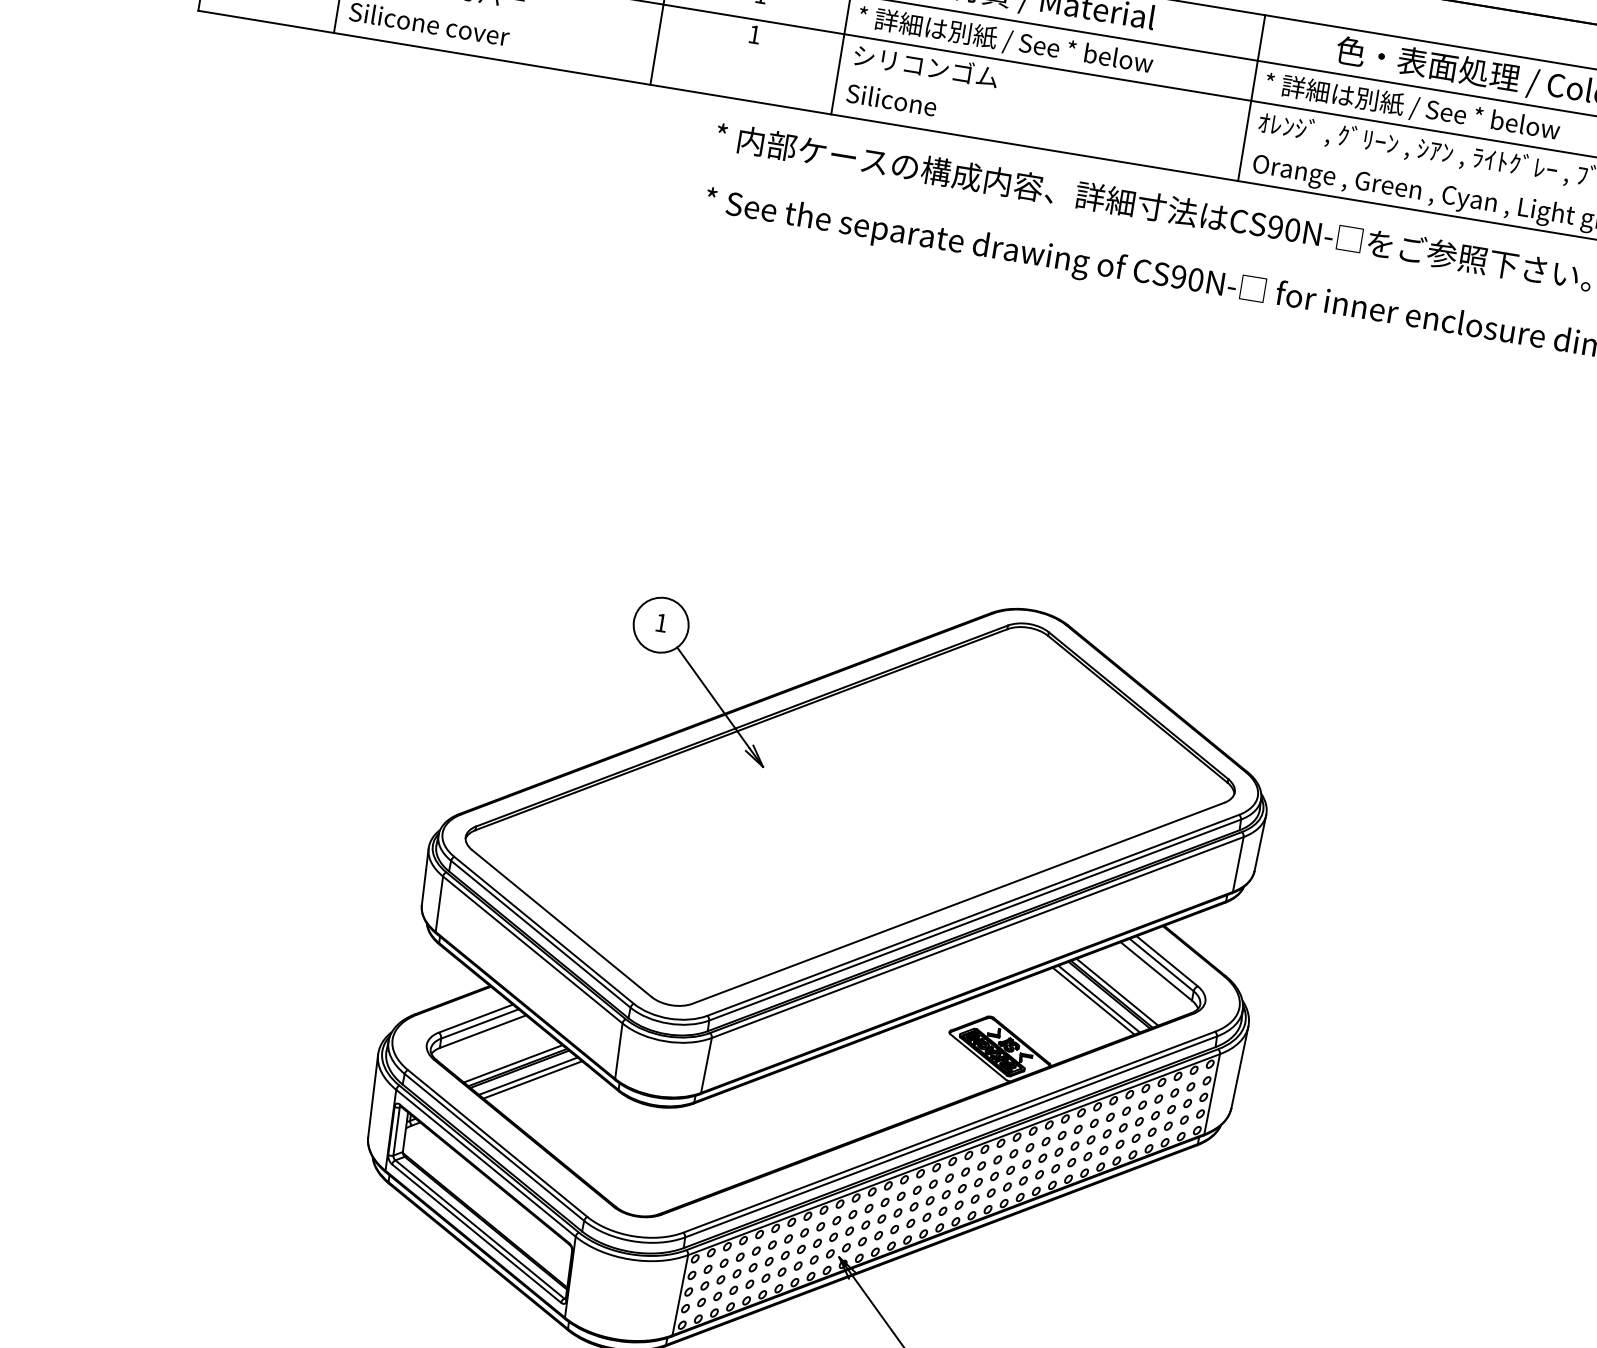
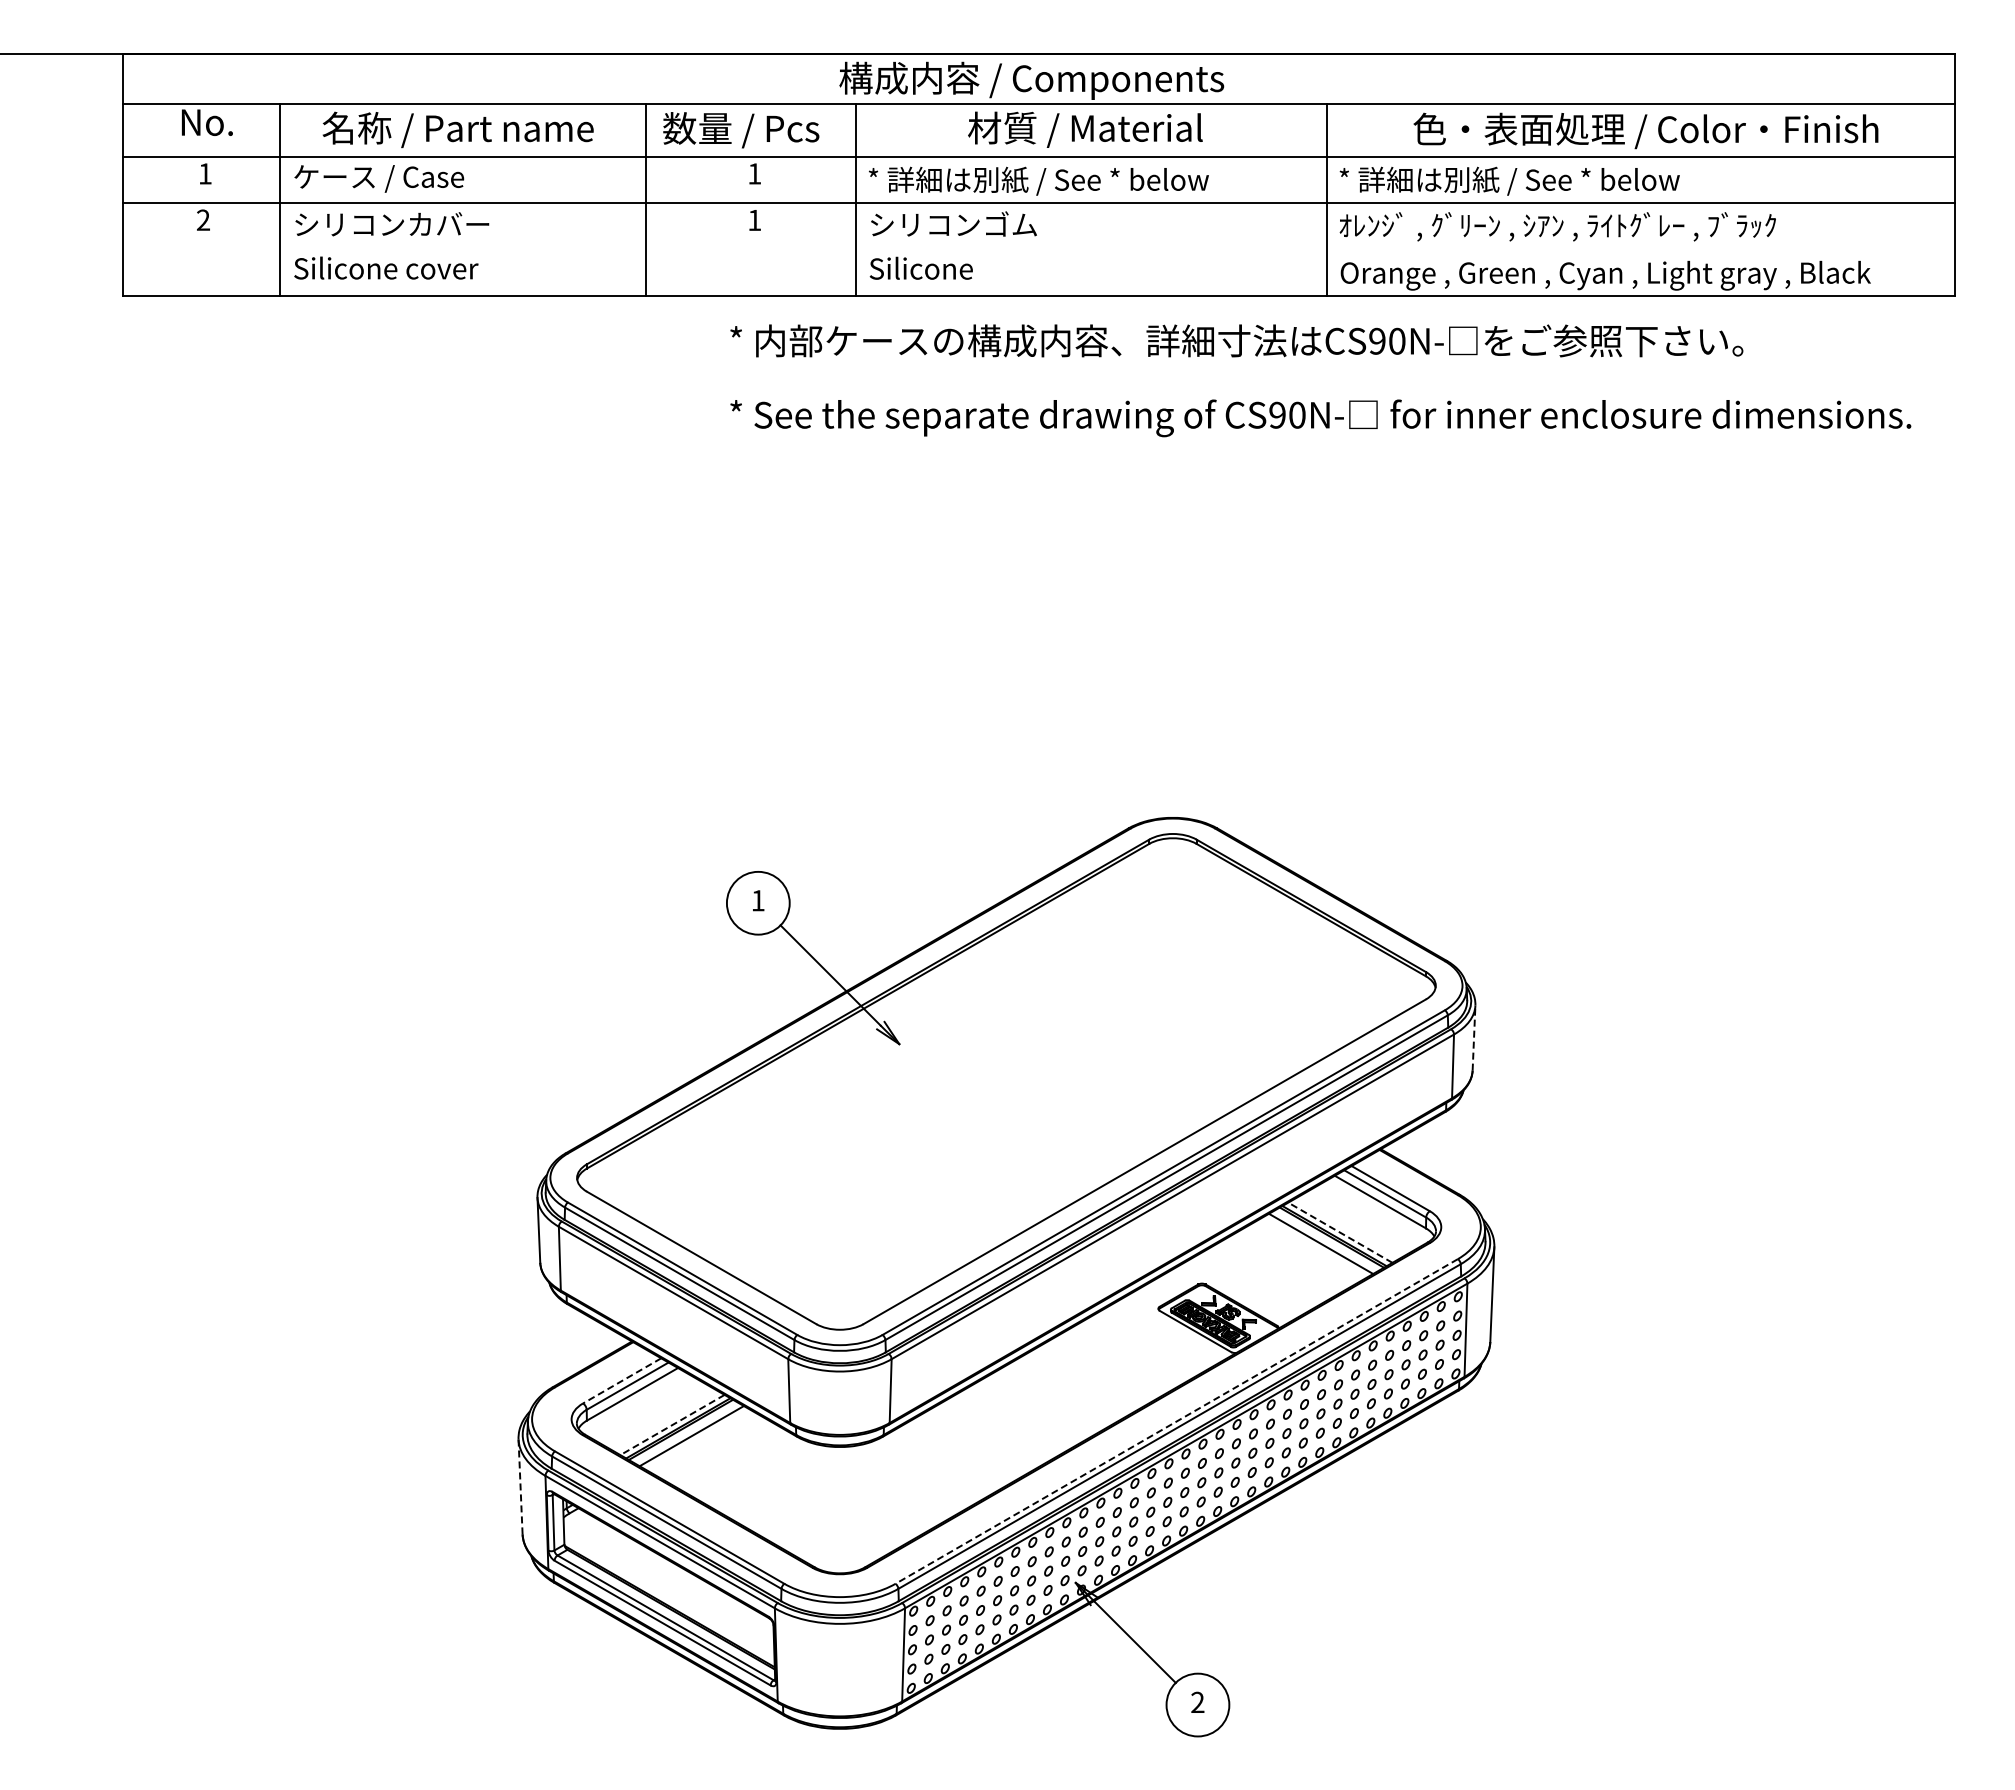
line: (1260, 842) -> (1474, 1037), solid -> dashed
line: (1116, 991) -> (1339, 1232), solid -> dashed
line: (1093, 1001) -> (1315, 1247), removed
line: (475, 1019) -> (621, 1381), solid -> dashed
line: (513, 1064) -> (672, 1425), solid -> dashed
line: (532, 1079) -> (697, 1439), removed
line: (373, 1095) -> (520, 1486), solid -> dashed
line: (949, 1132) -> (1176, 1421), solid -> dashed

